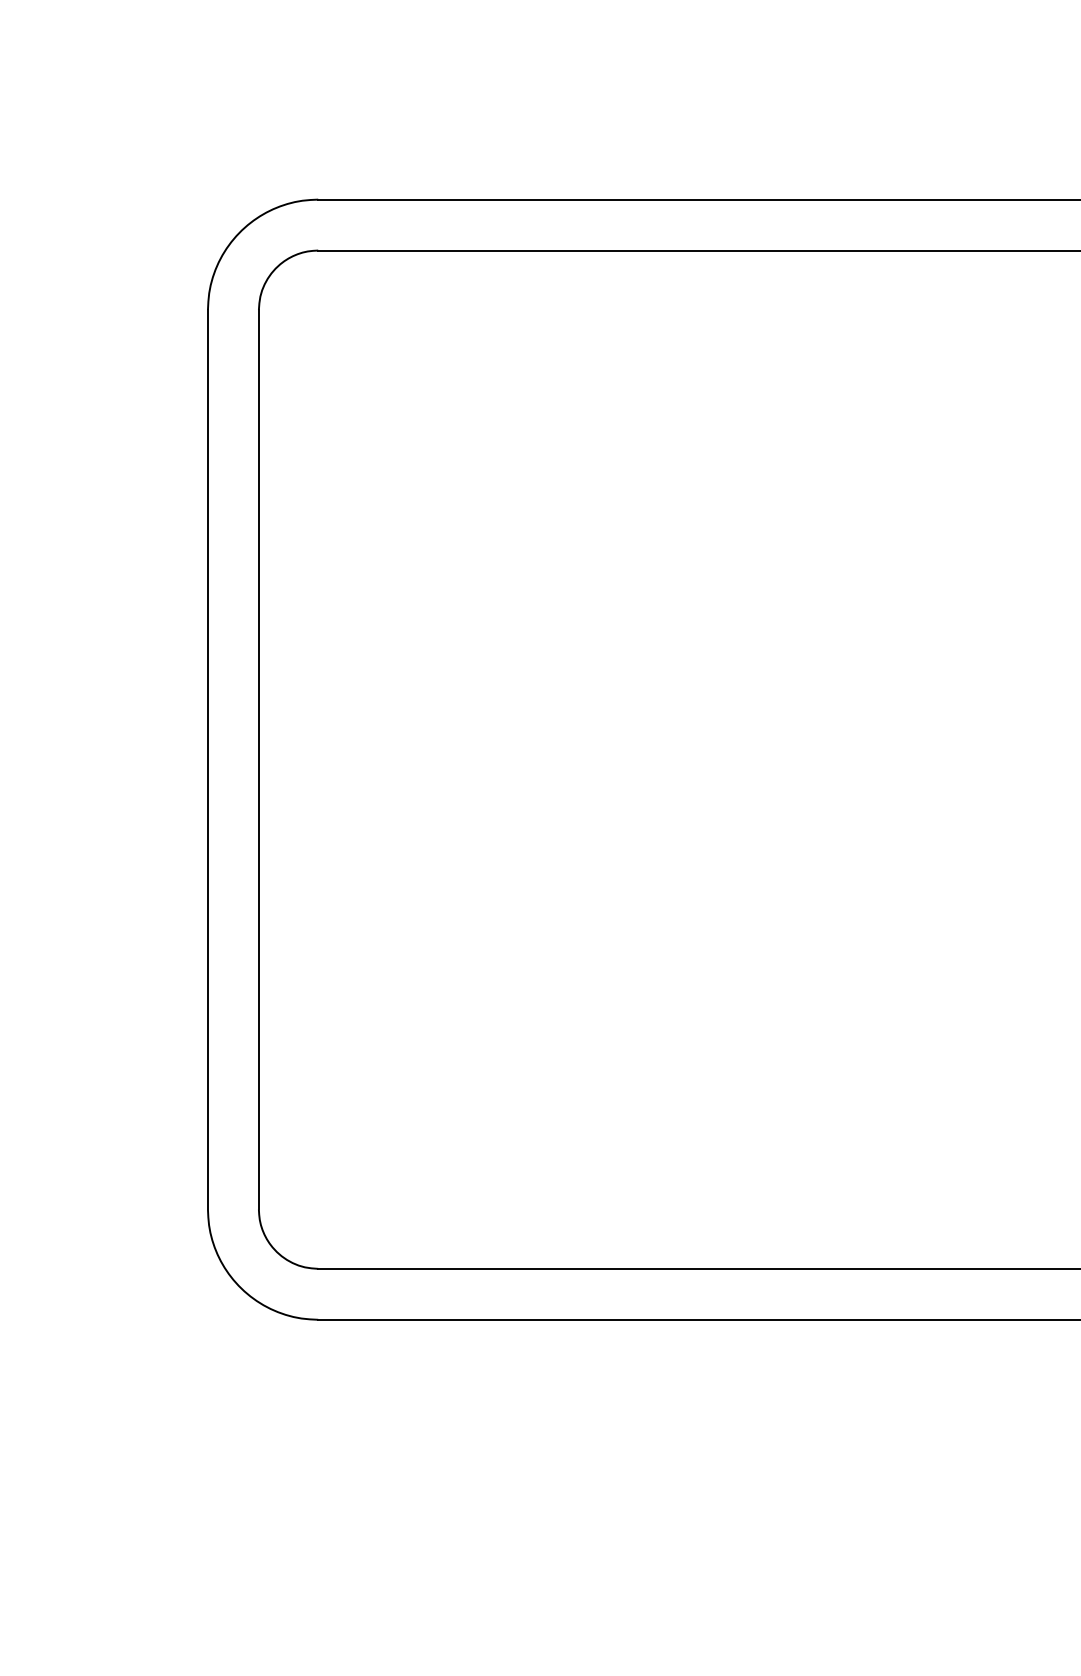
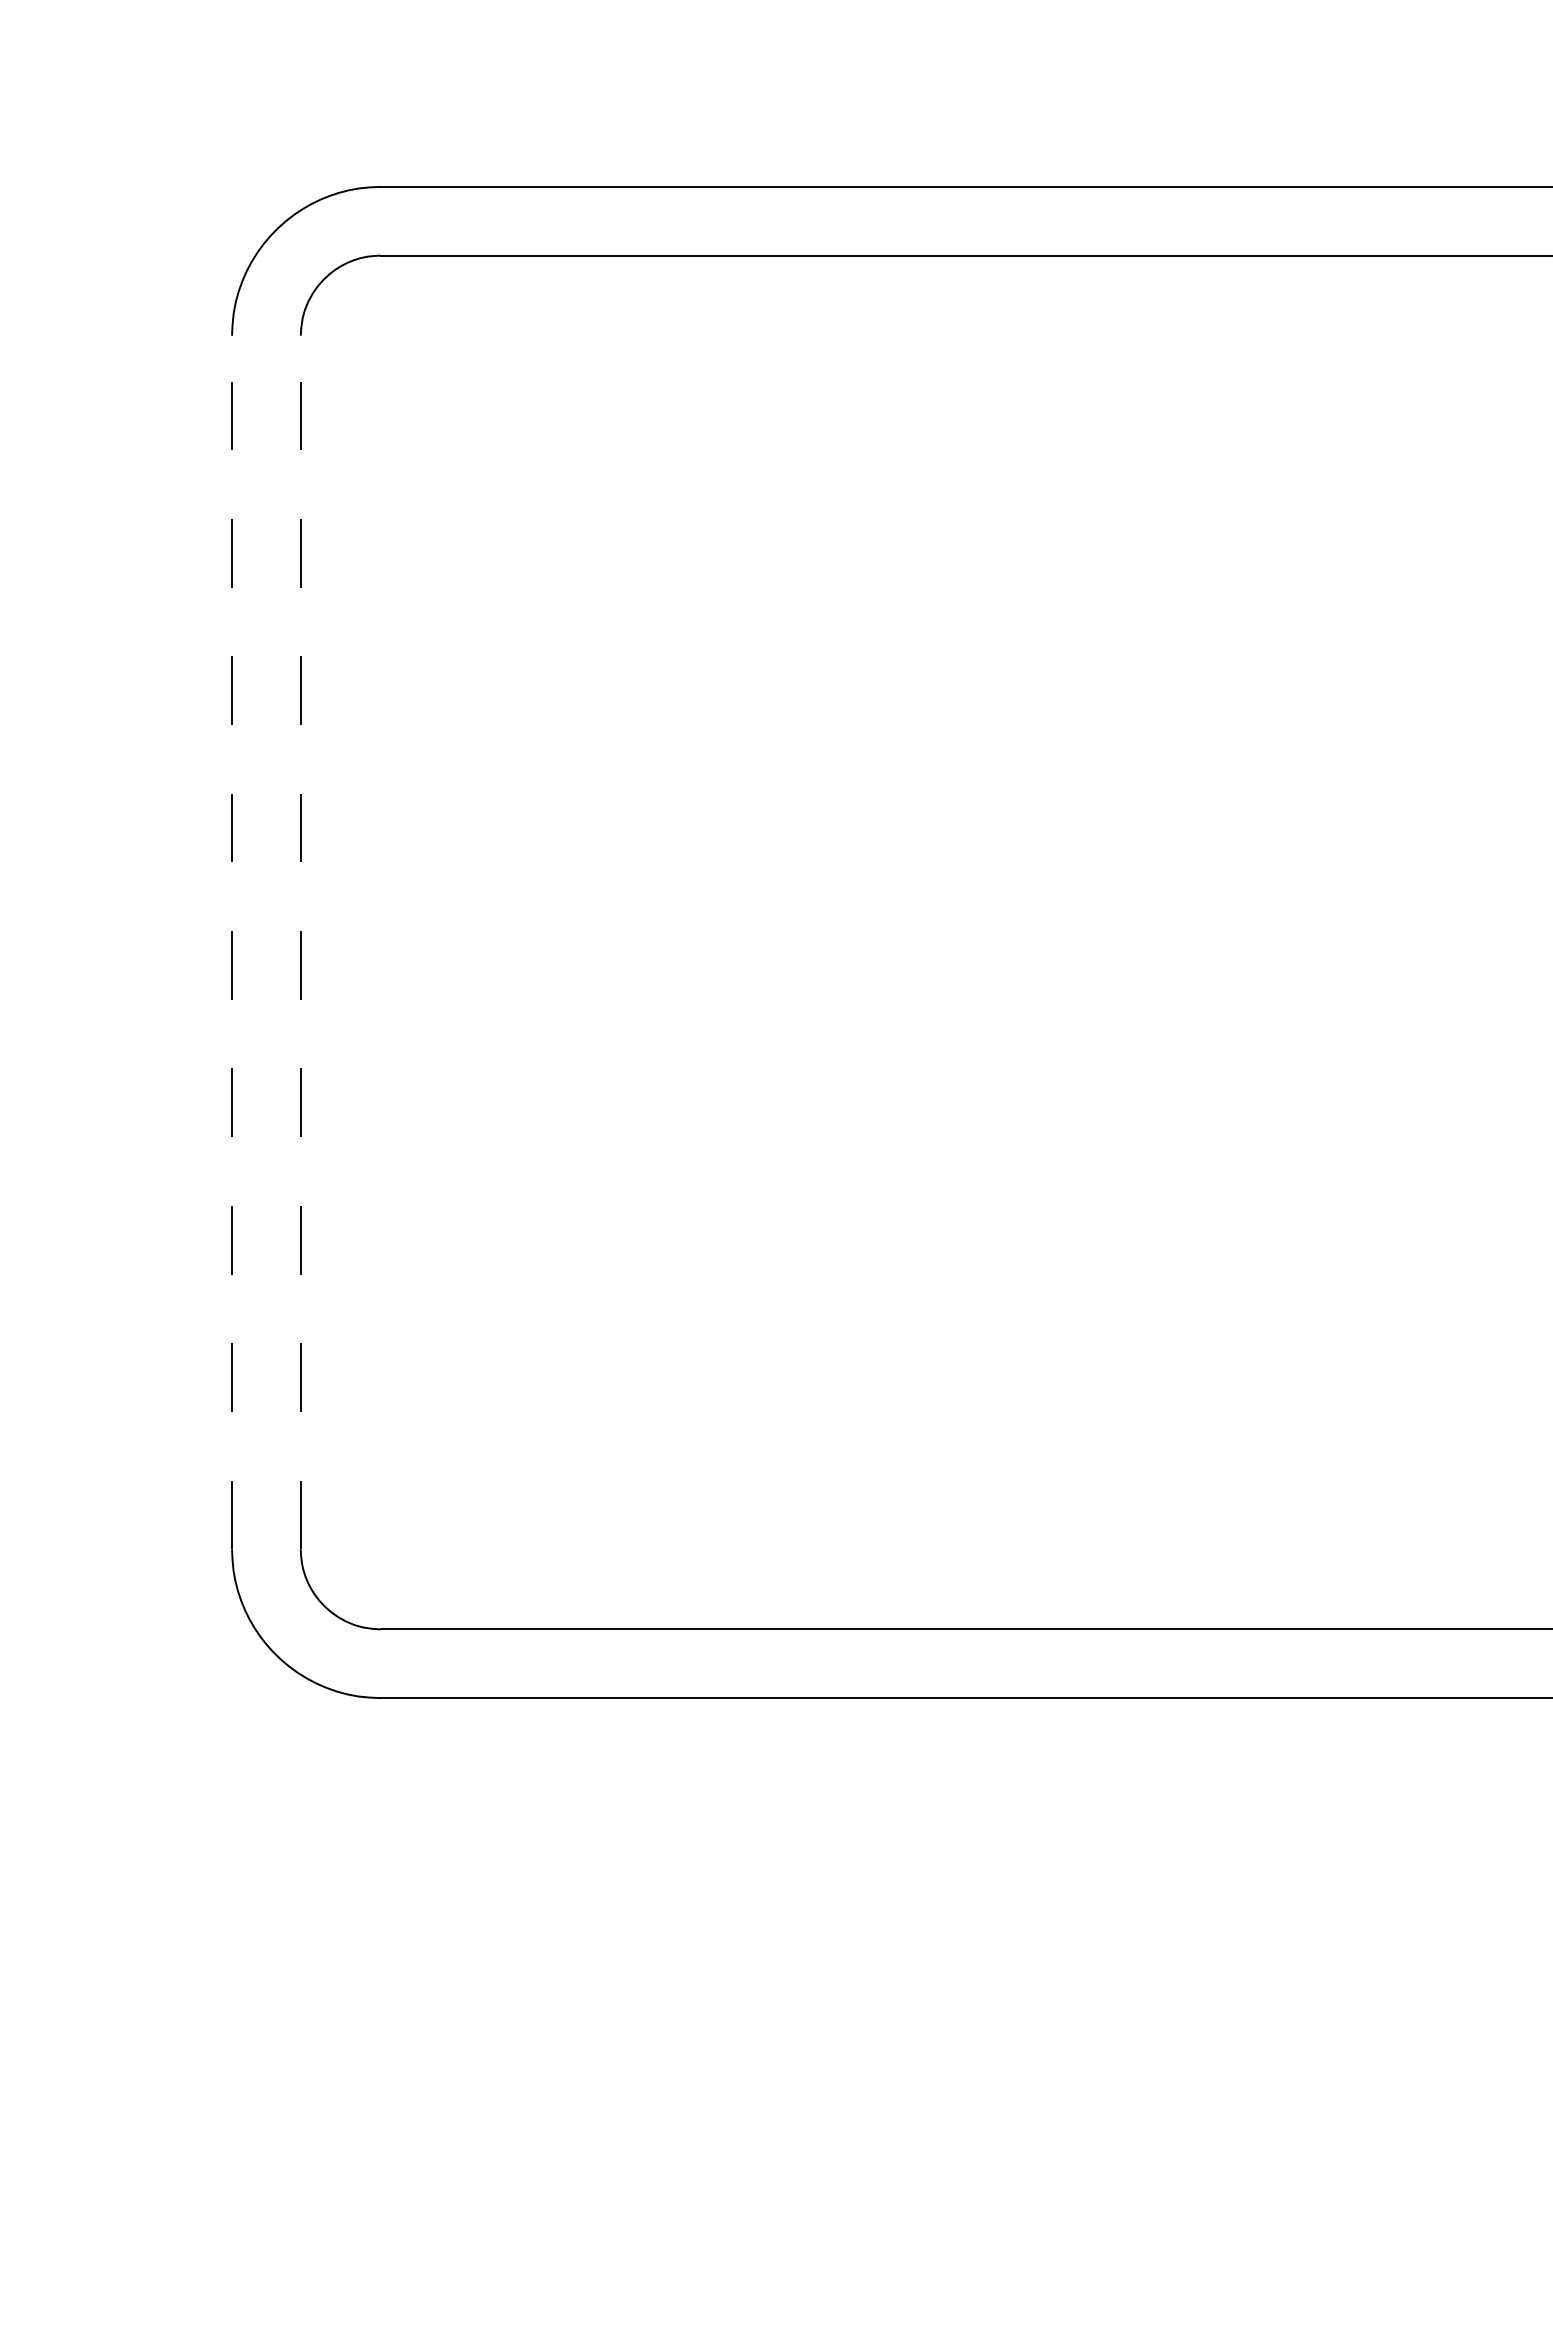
line: (208, 759) -> (232, 942), solid -> dashed
line: (258, 759) -> (300, 942), solid -> dashed

